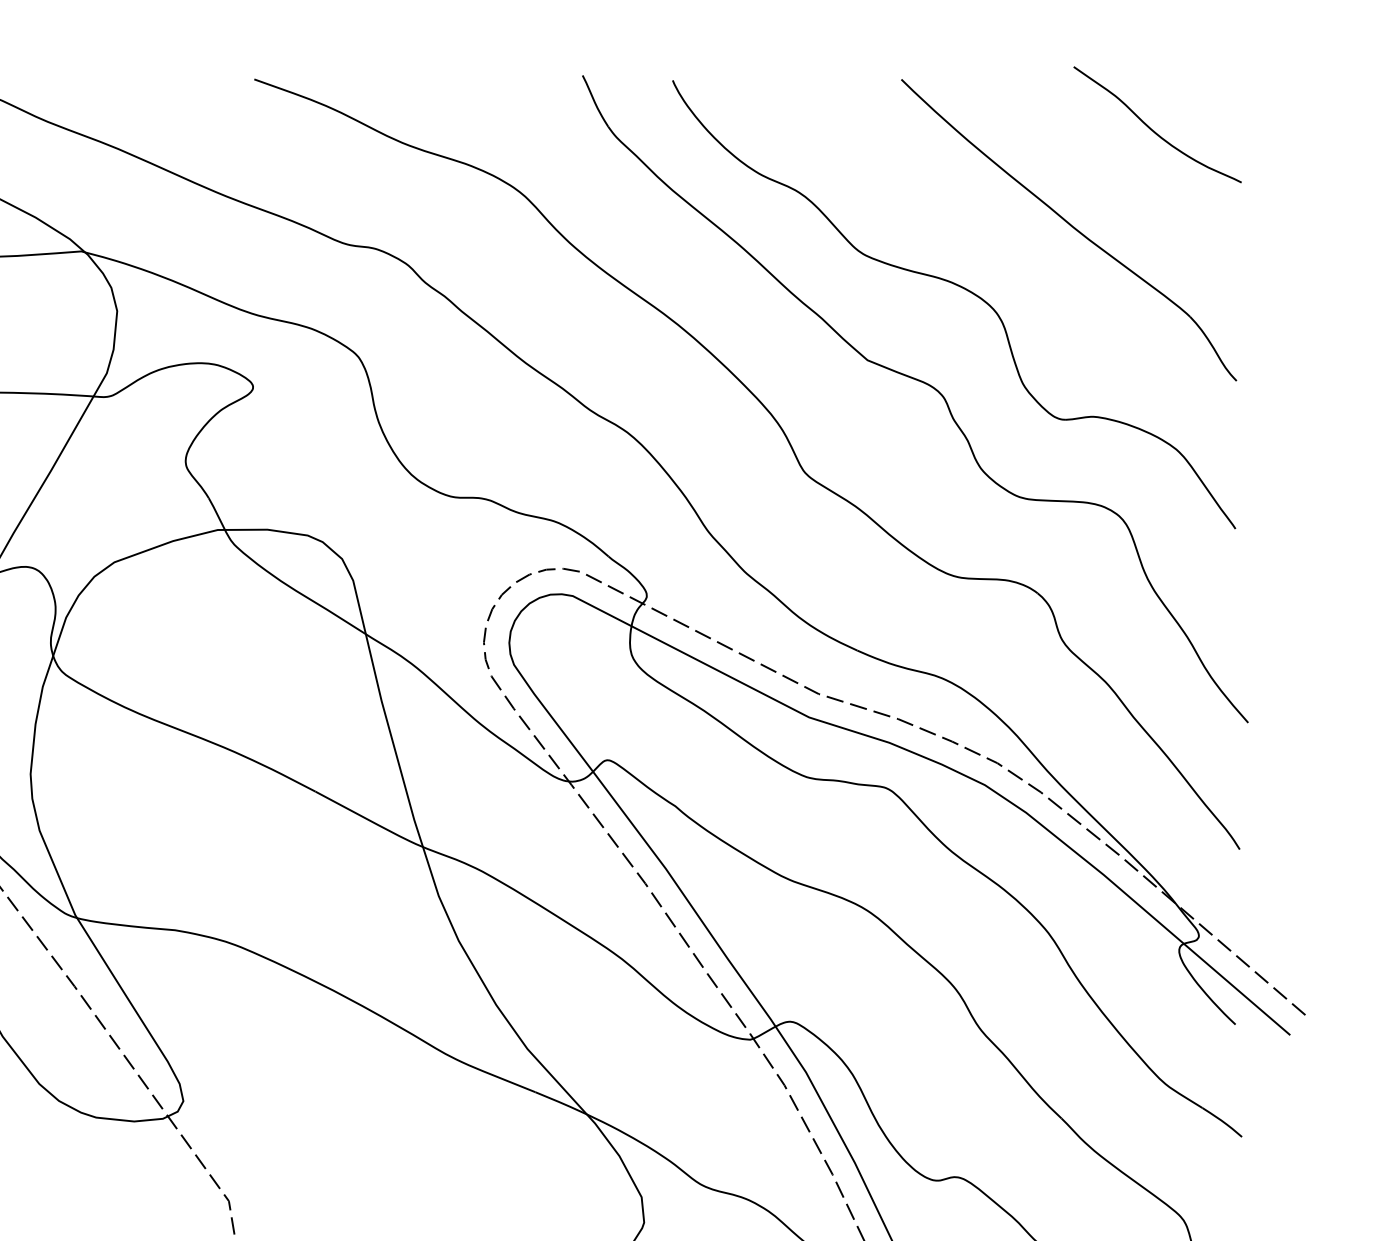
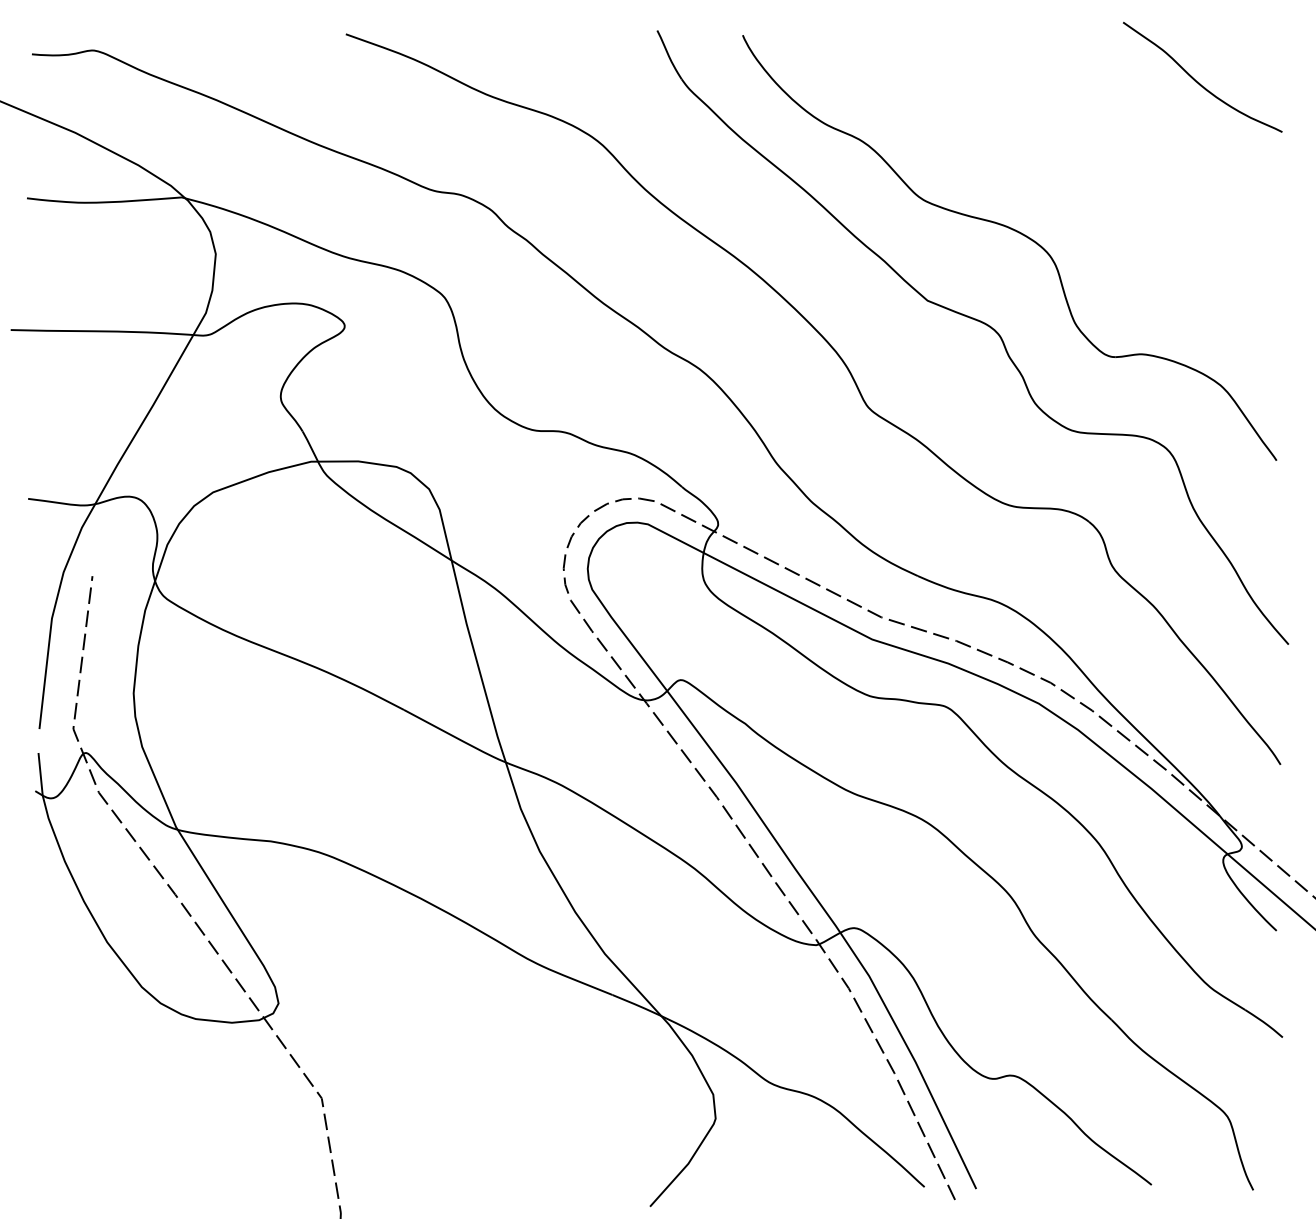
part: (1068, 230) -> (1118, 177), removed

